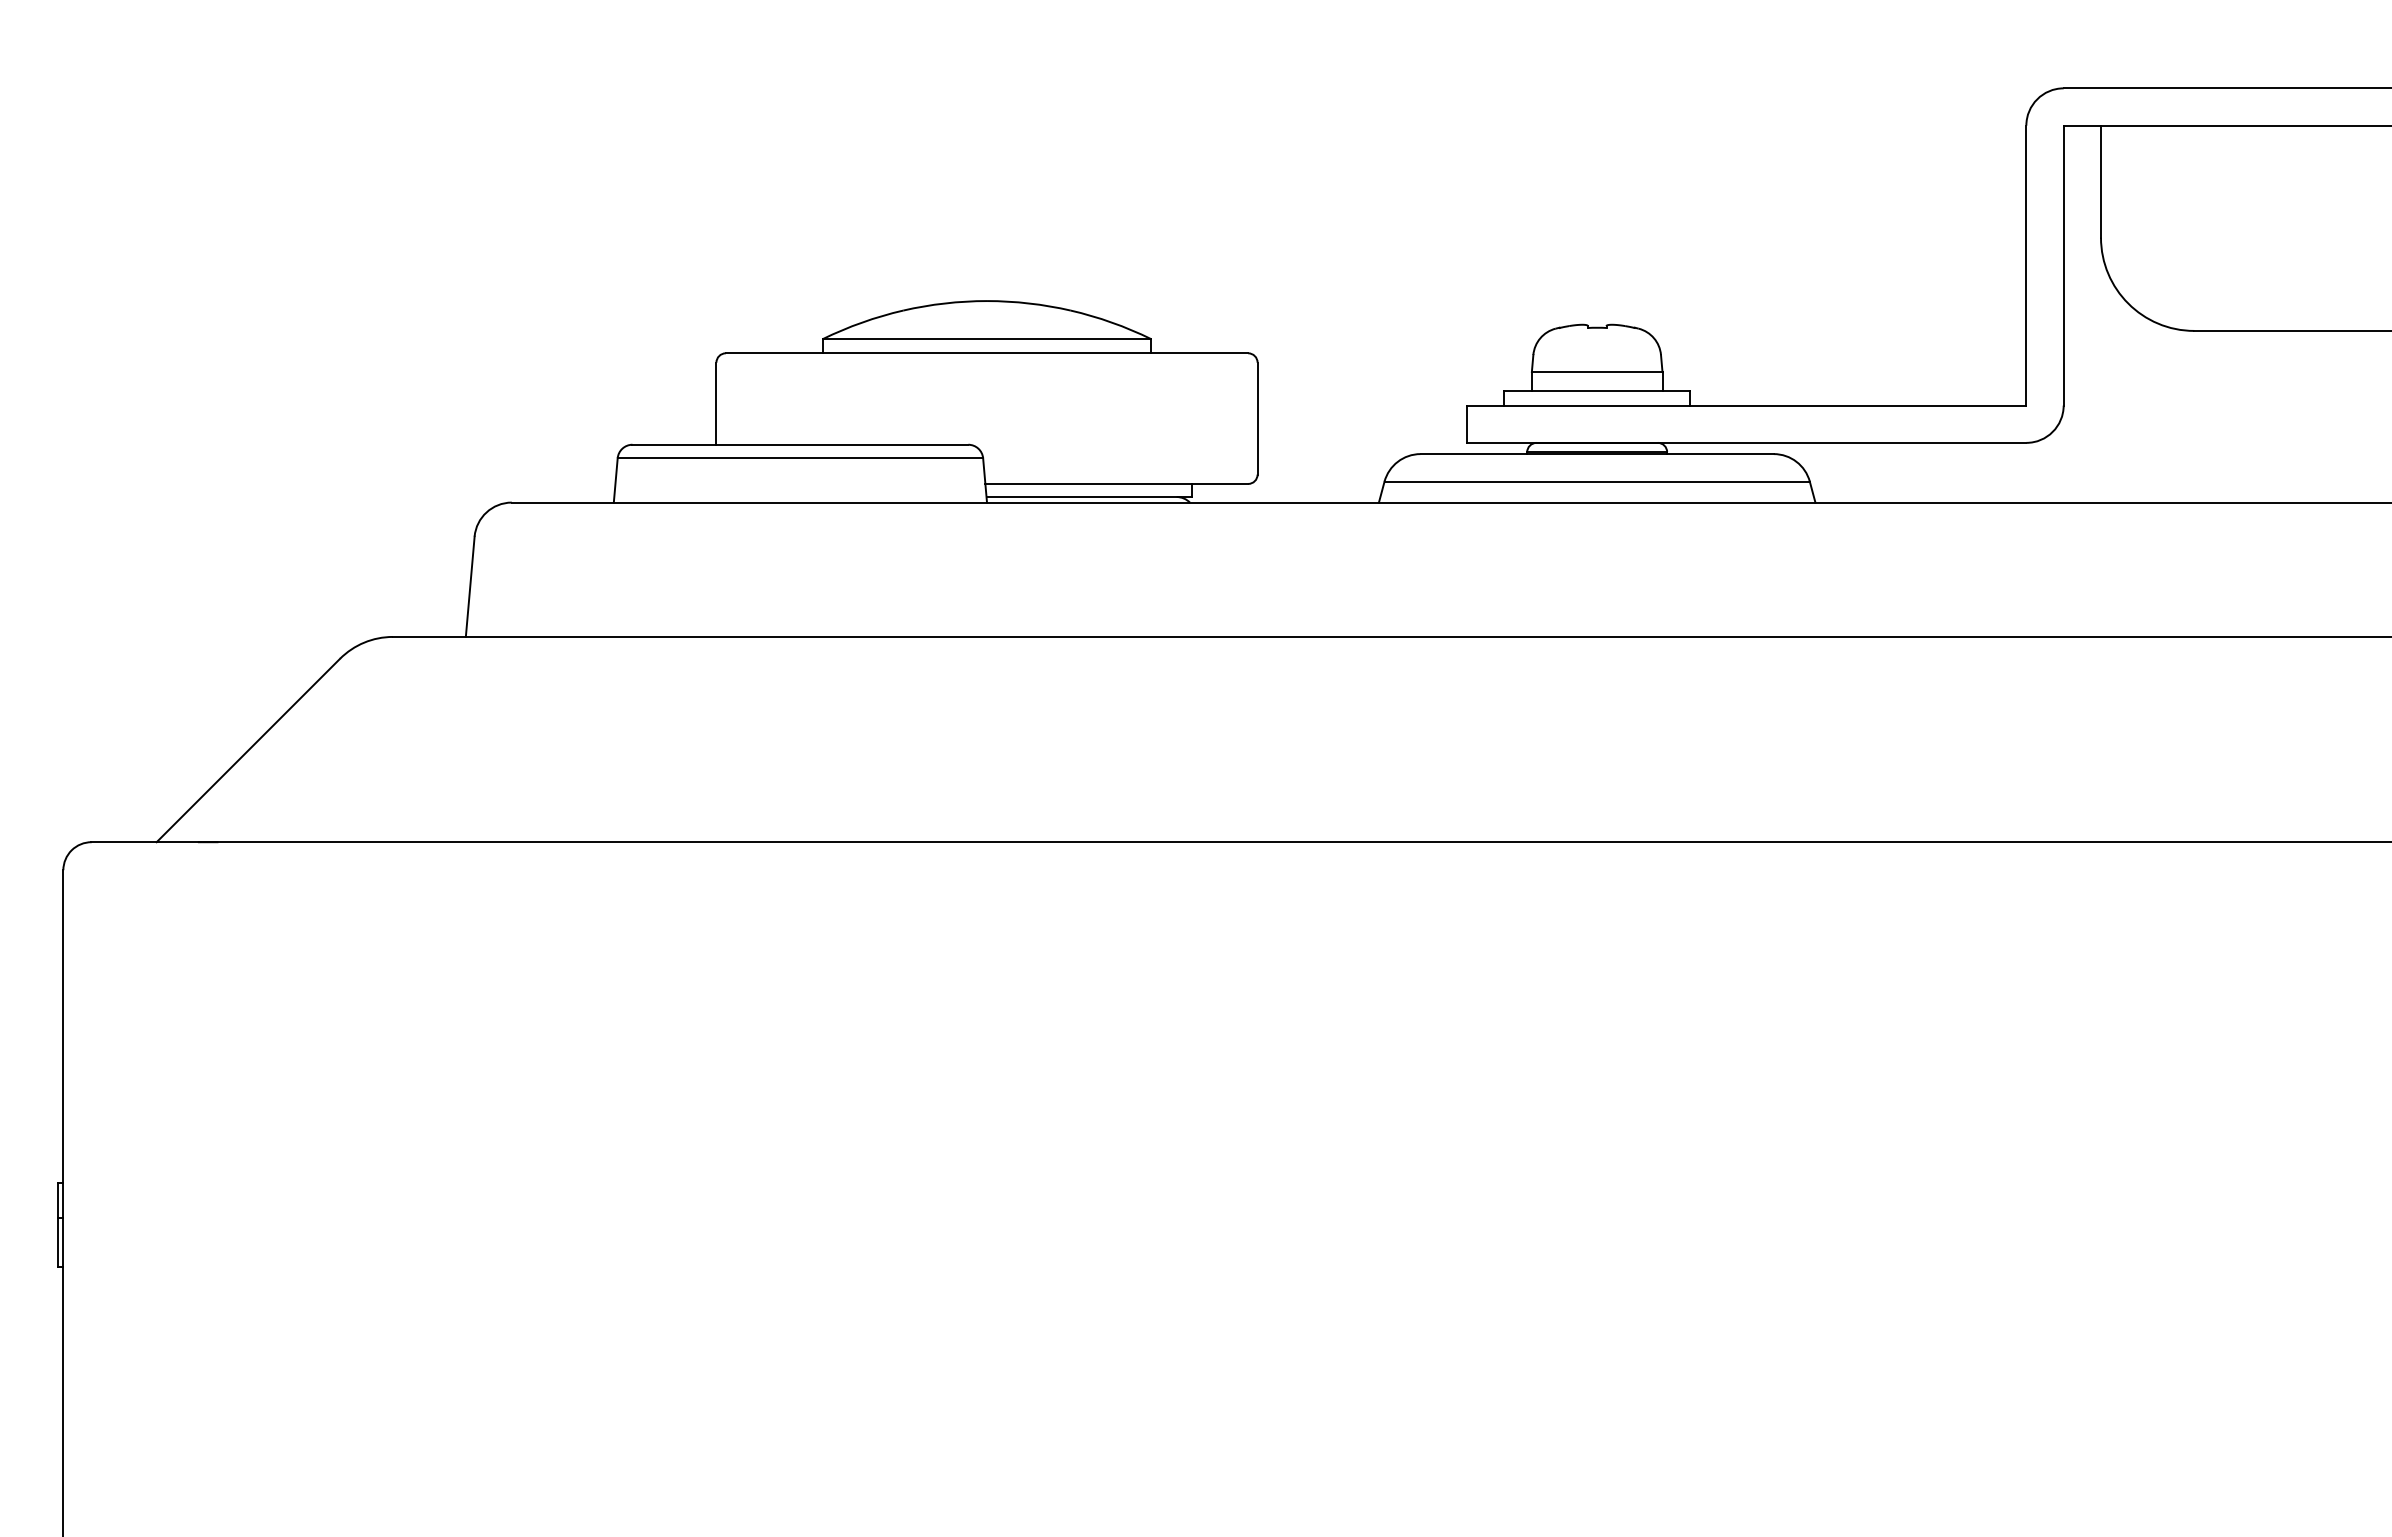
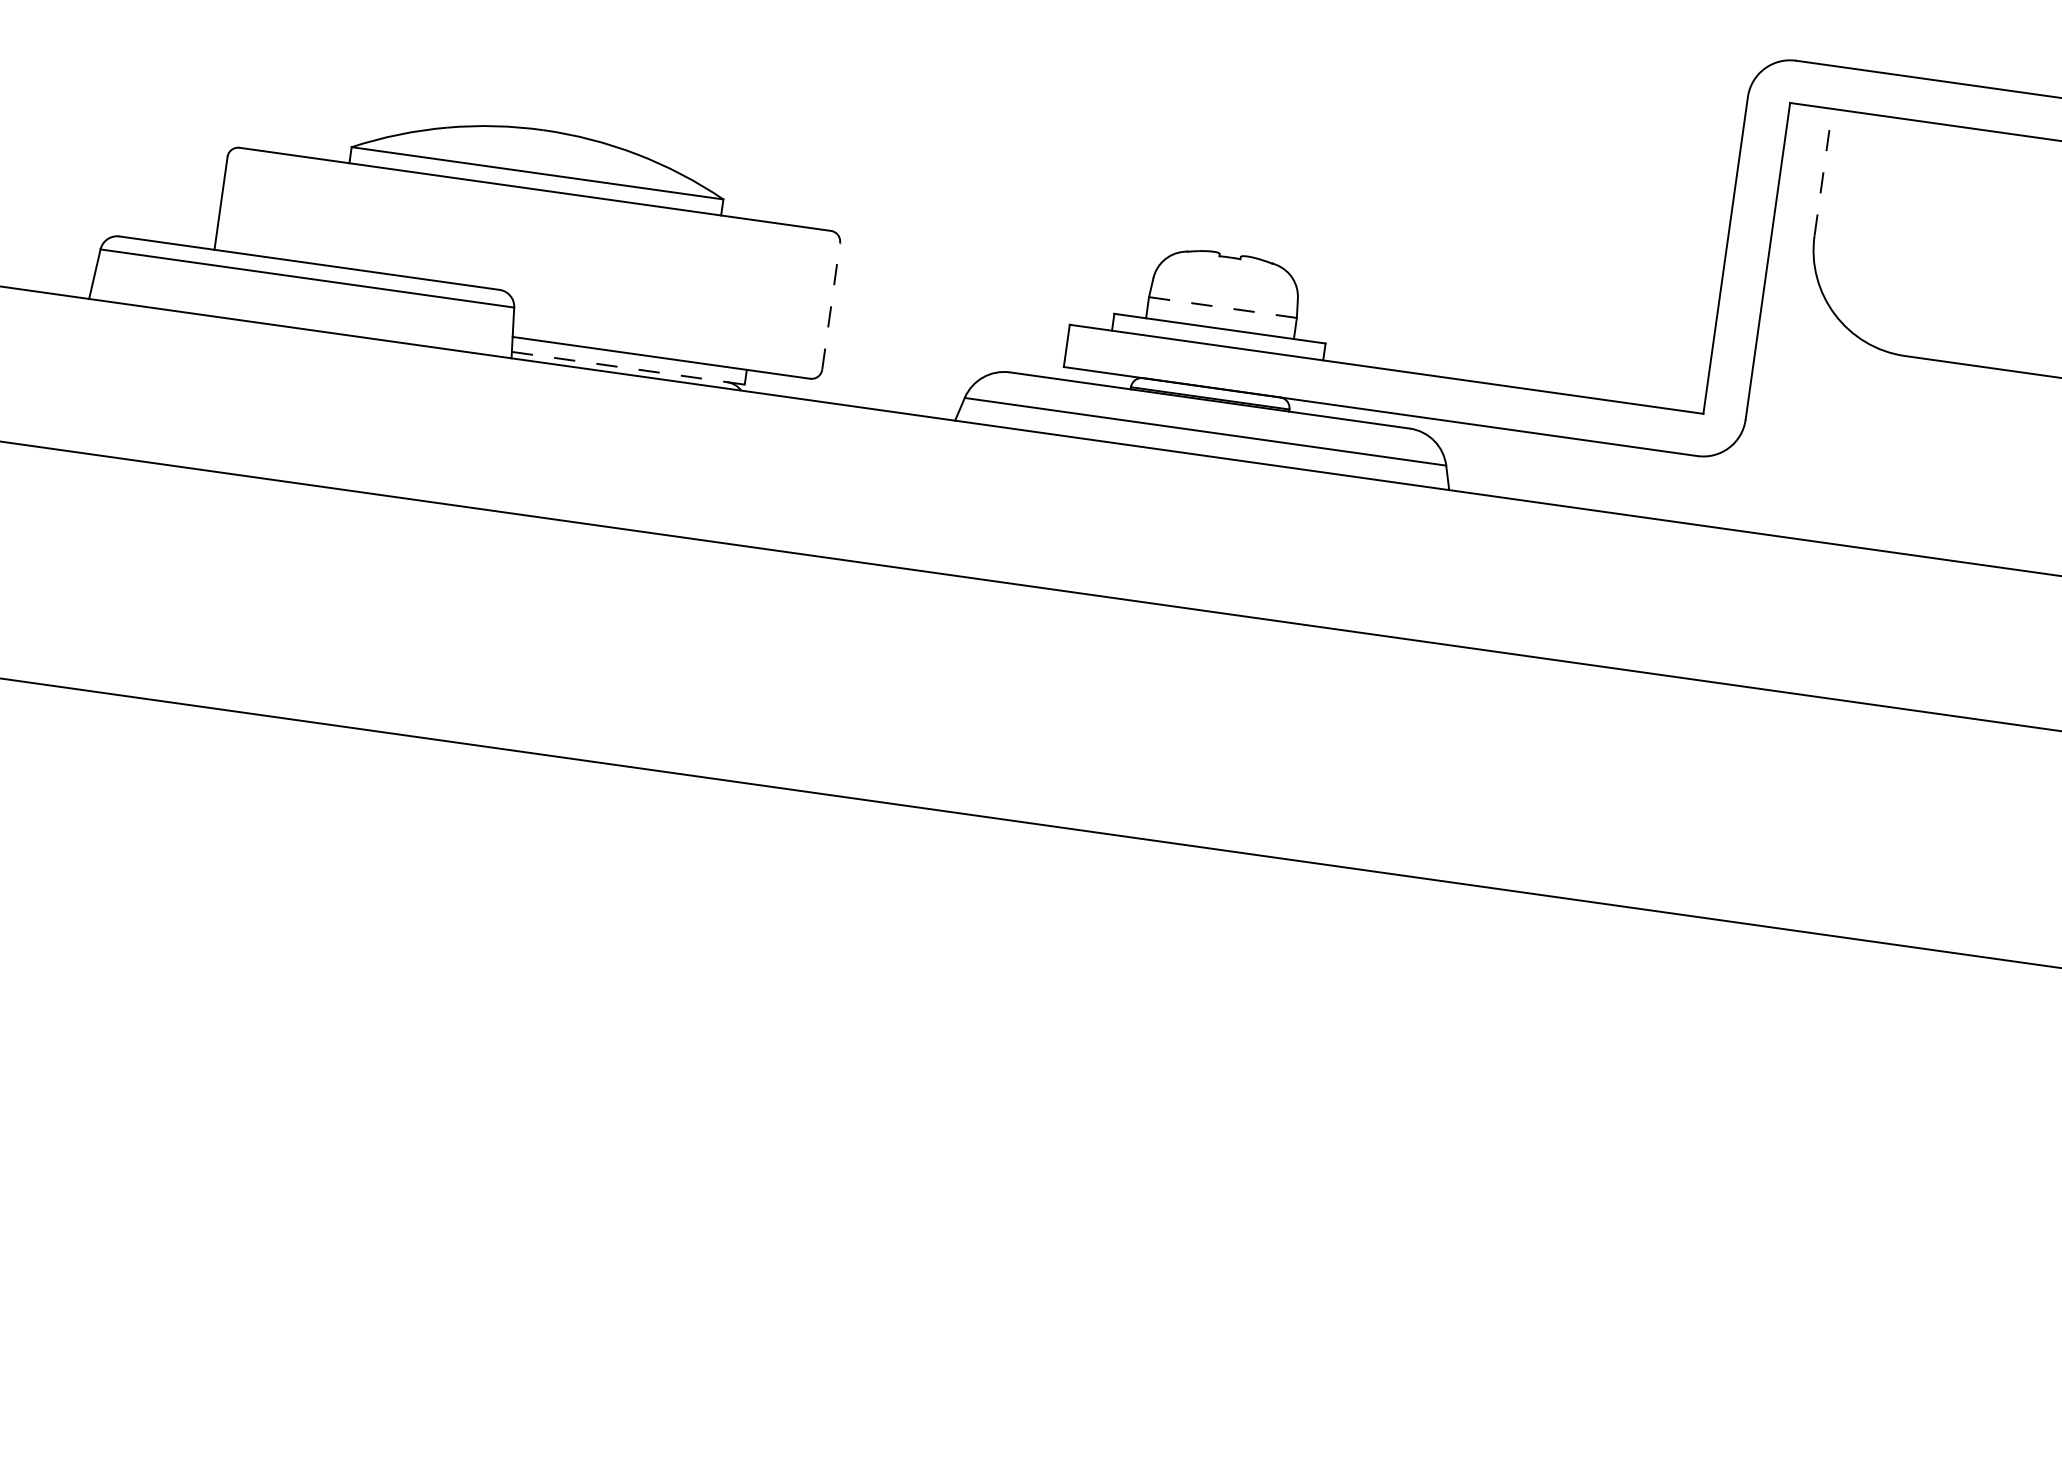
line: (2101, 181) -> (1824, 172), solid -> dashed
line: (1596, 371) -> (1222, 306), solid -> dashed
line: (1257, 418) -> (831, 306), solid -> dashed
line: (1089, 497) -> (628, 368), solid -> dashed

